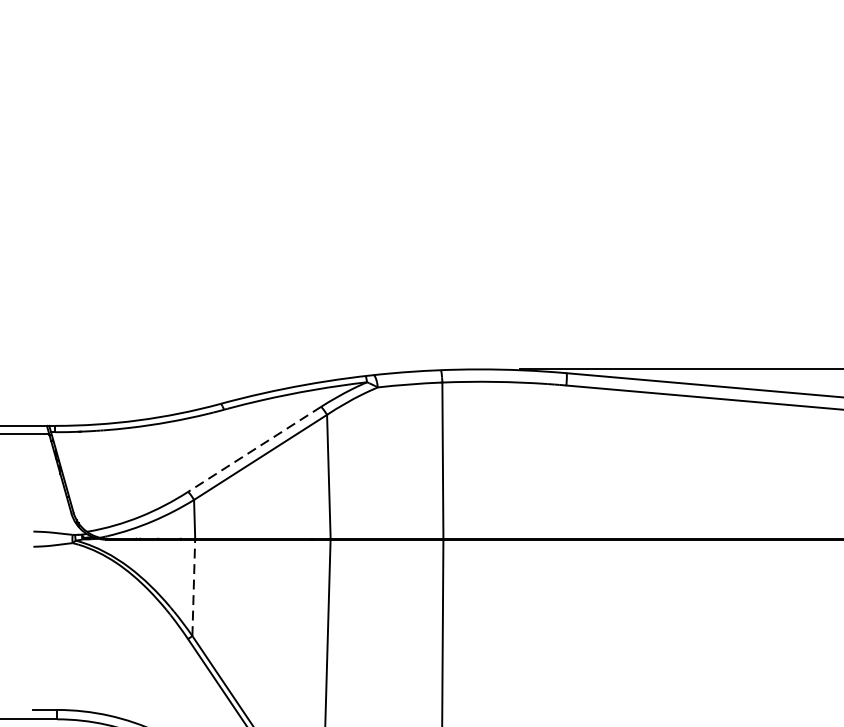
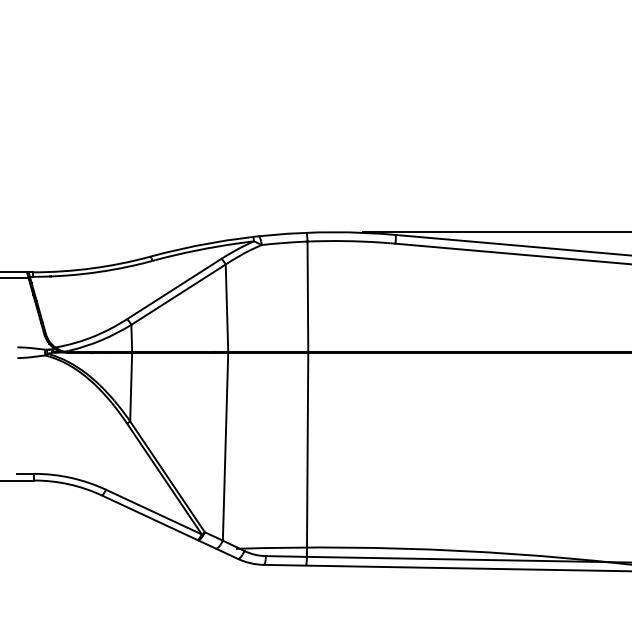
line: (253, 450) -> (173, 289), dashed -> solid
line: (194, 586) -> (131, 386), dashed -> solid

